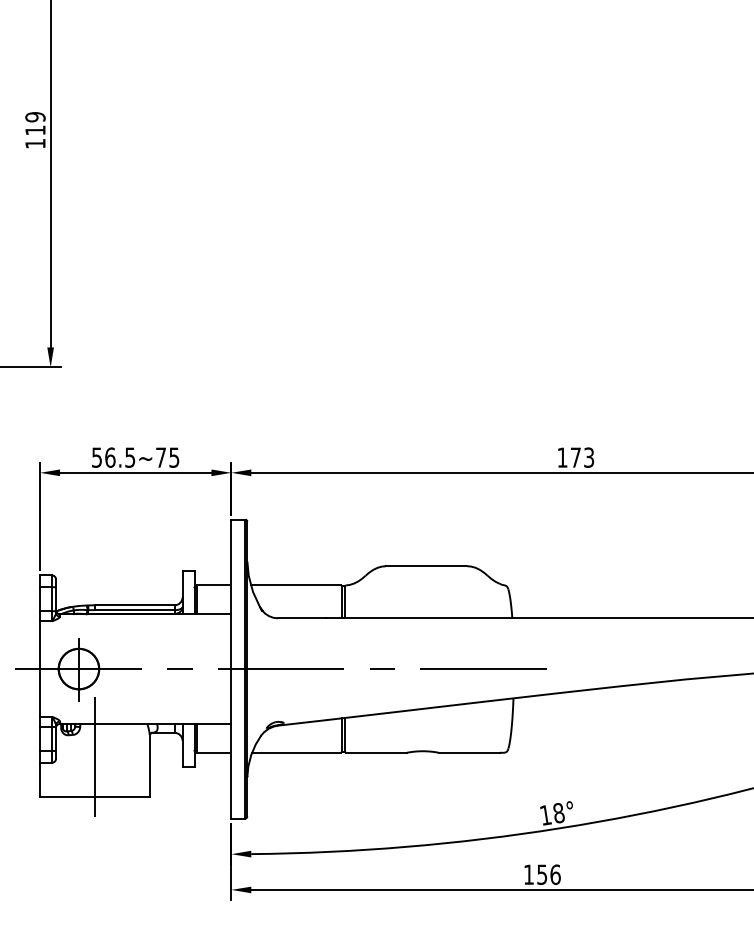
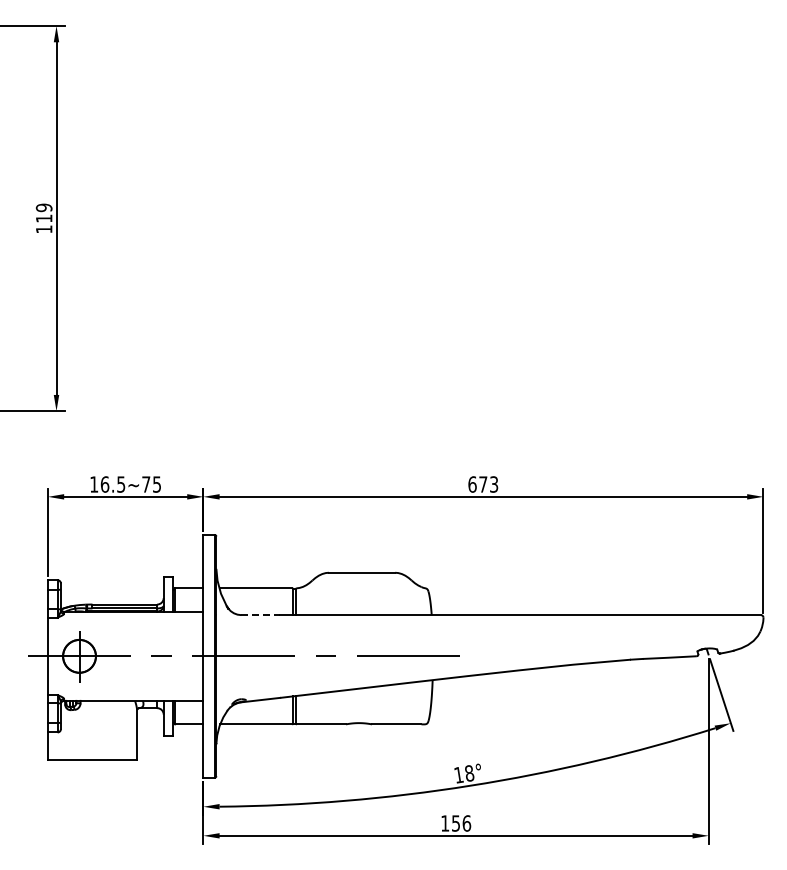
text: (97, 457) -> (94, 484), 56.5~75 -> 16.5~75
text: (562, 457) -> (472, 484), 173 -> 673
line: (302, 618) -> (261, 615), solid -> dashed
line: (94, 756) -> (92, 727), removed

